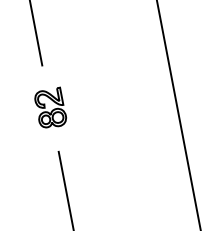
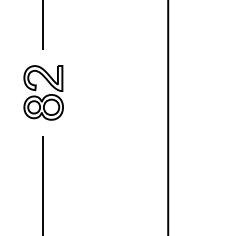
part: (50, 108) -> (43, 92), size x1.43

